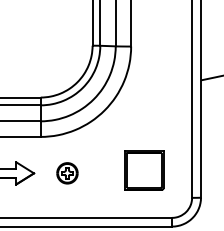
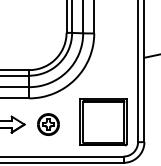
part: (144, 170) -> (103, 122), size x1.67
part: (67, 173) -> (48, 124), size x1.43

